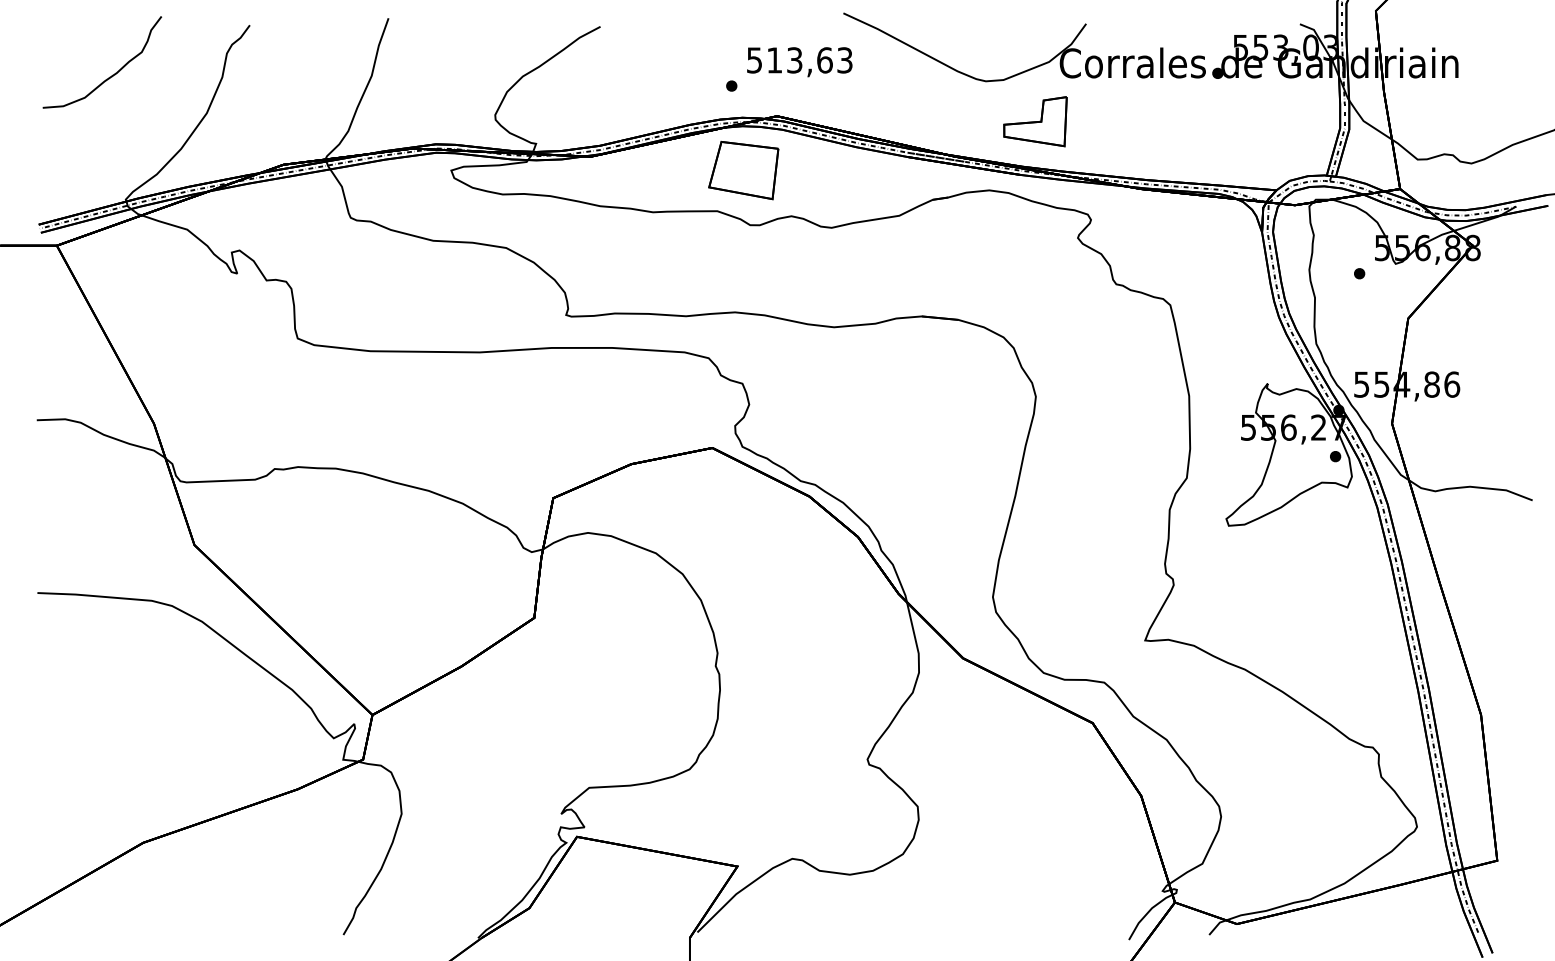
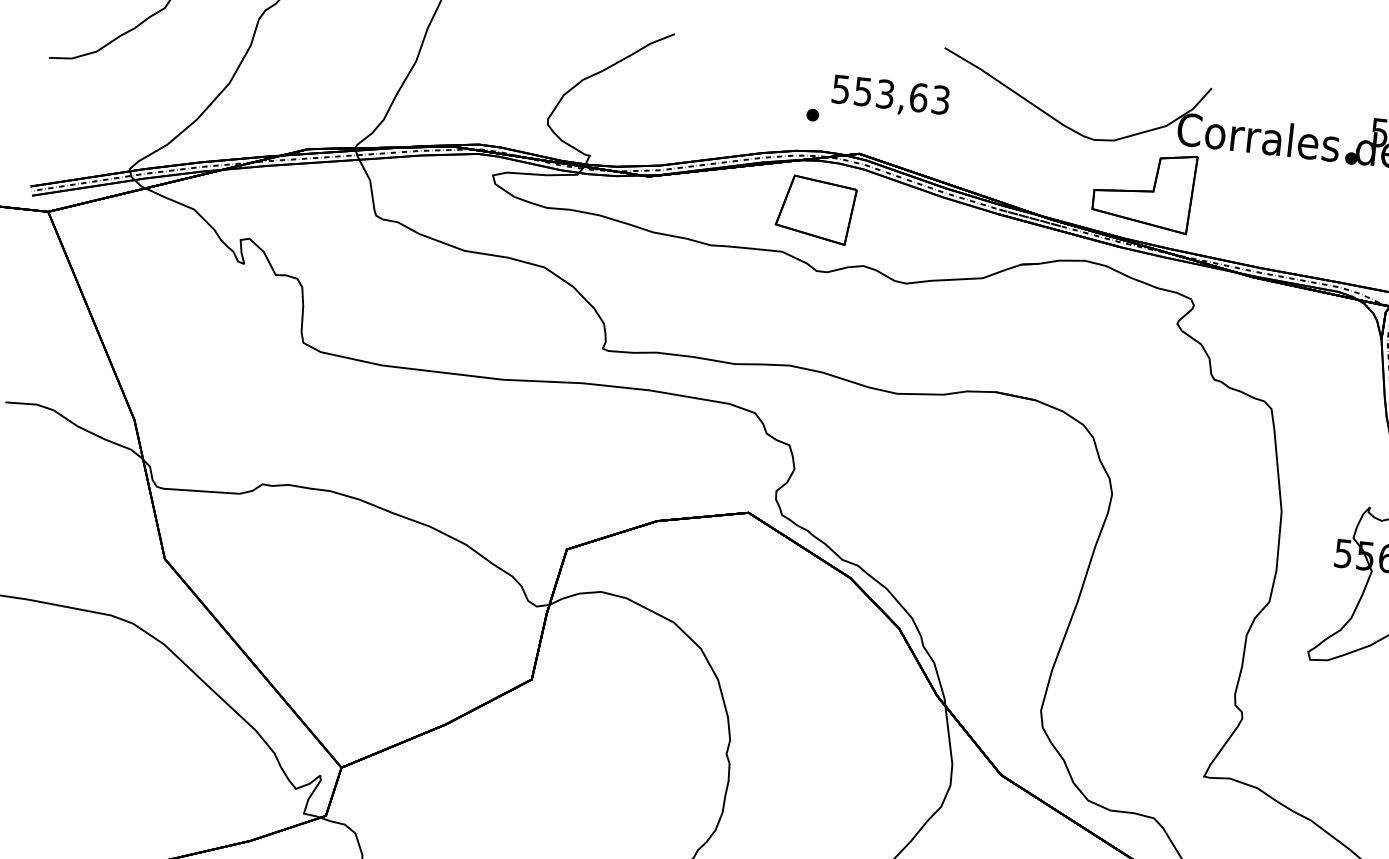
text: (774, 60) -> (863, 91), 513,63 -> 553,63
part: (1035, 121) -> (1144, 190), size x1.43

